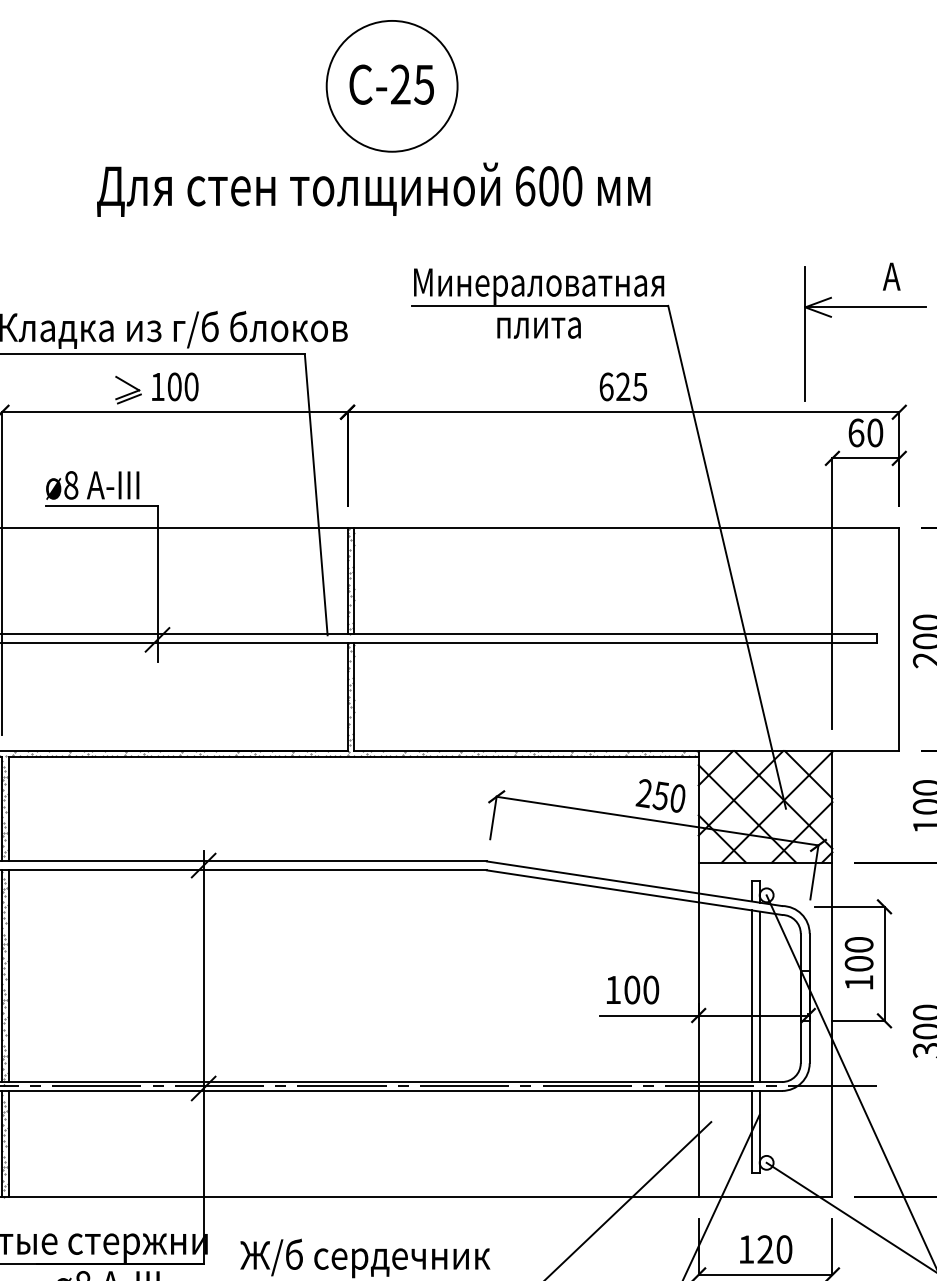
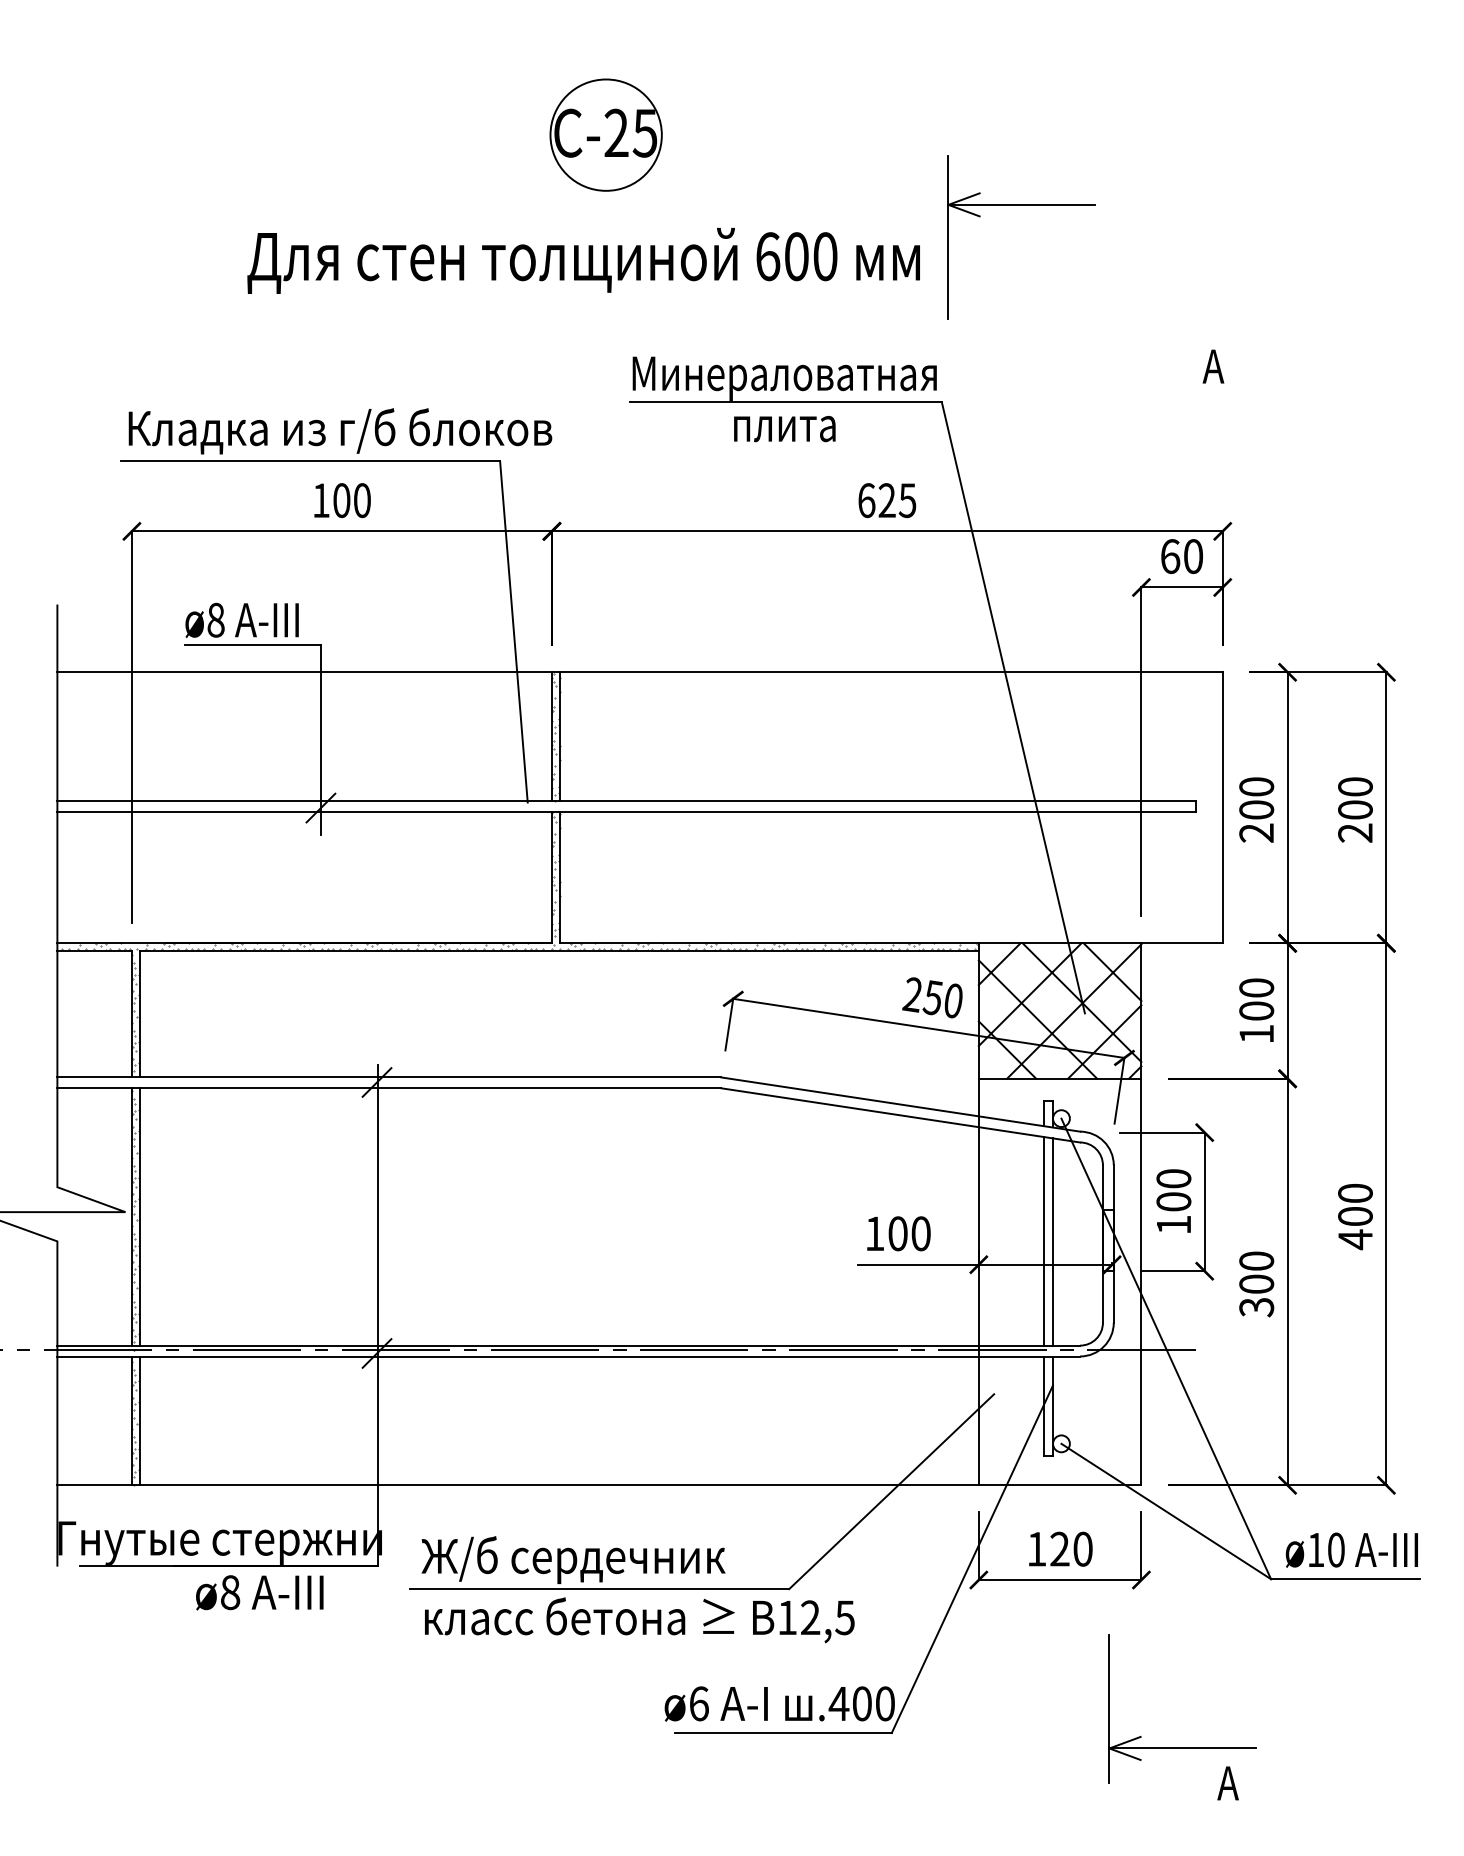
circle: (391, 85) -> (605, 134), size x0.7
part: (865, 307) -> (1021, 205), moved
part: (128, 390) -> (285, 504), removed

